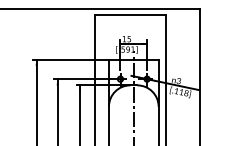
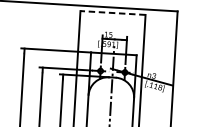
line: (129, 15) -> (112, 13), solid -> dashed

